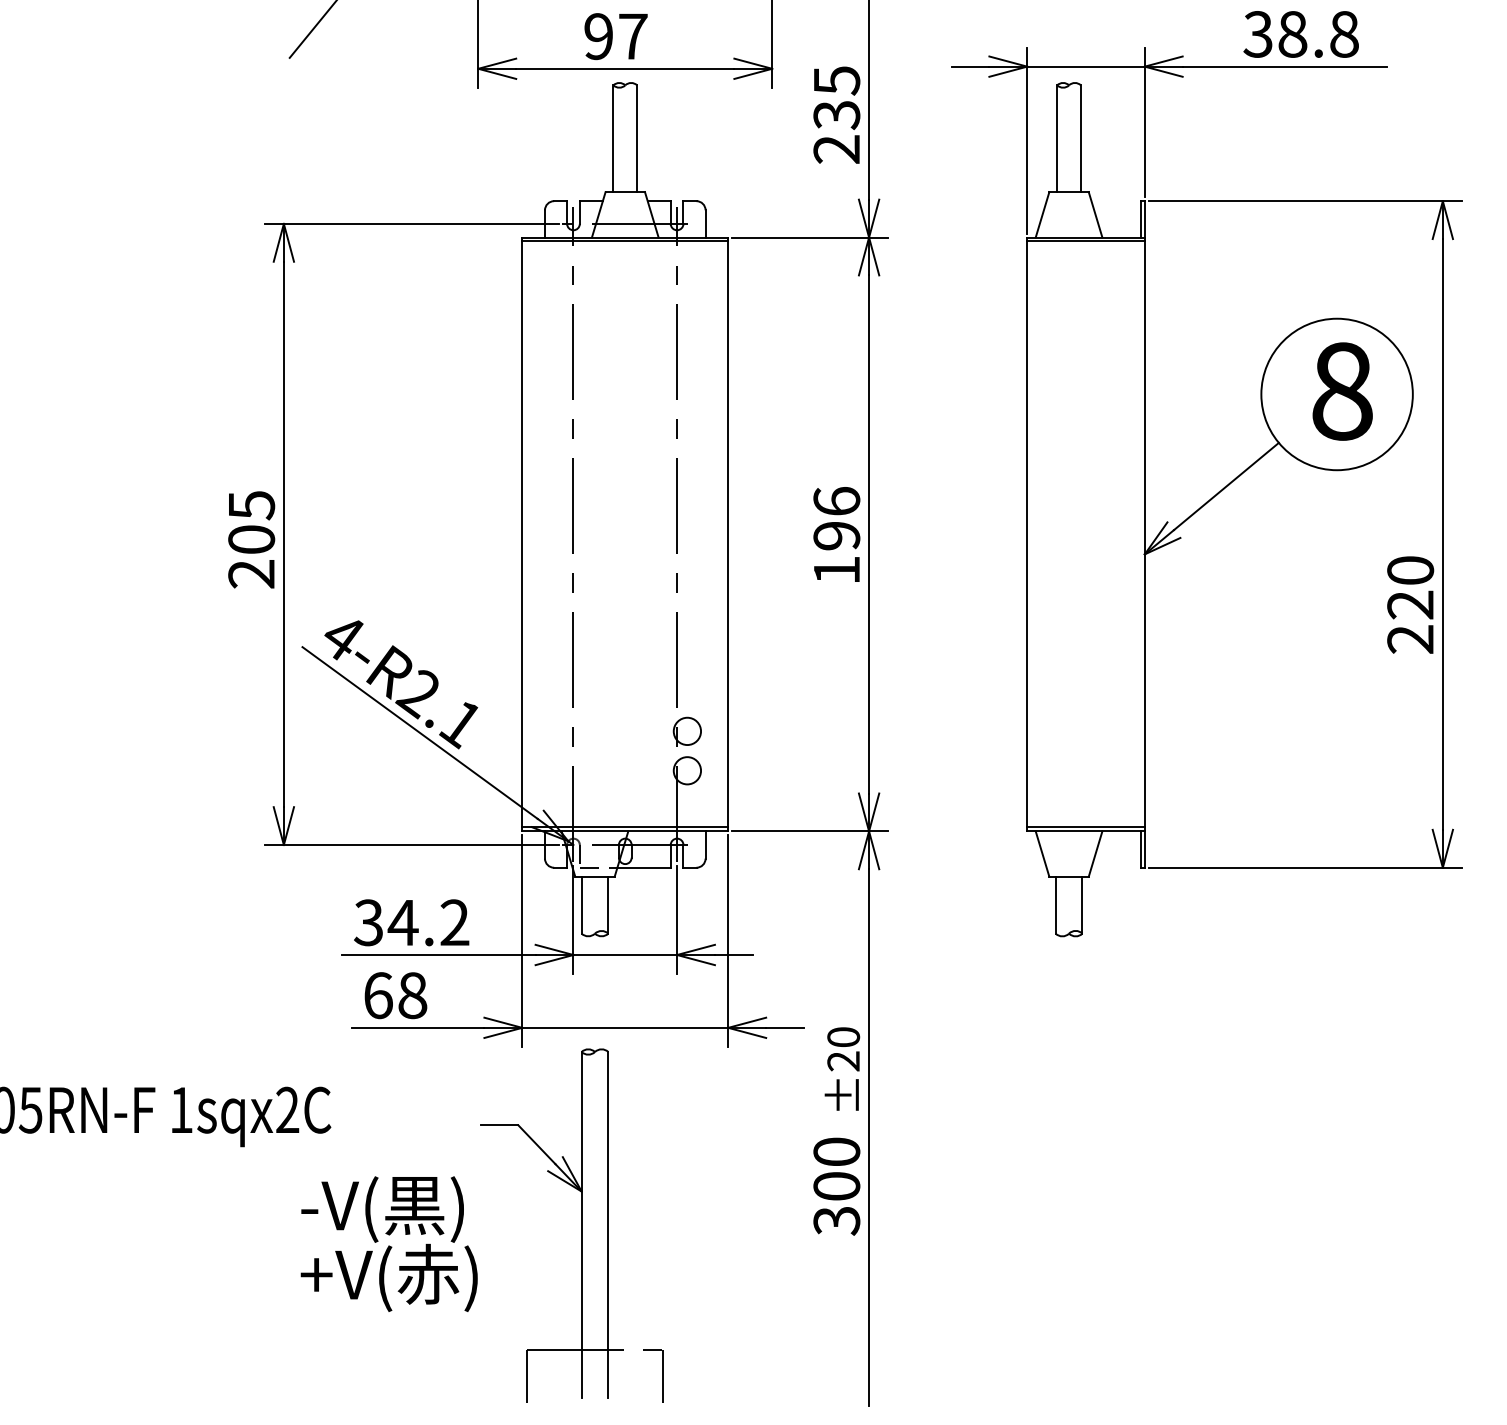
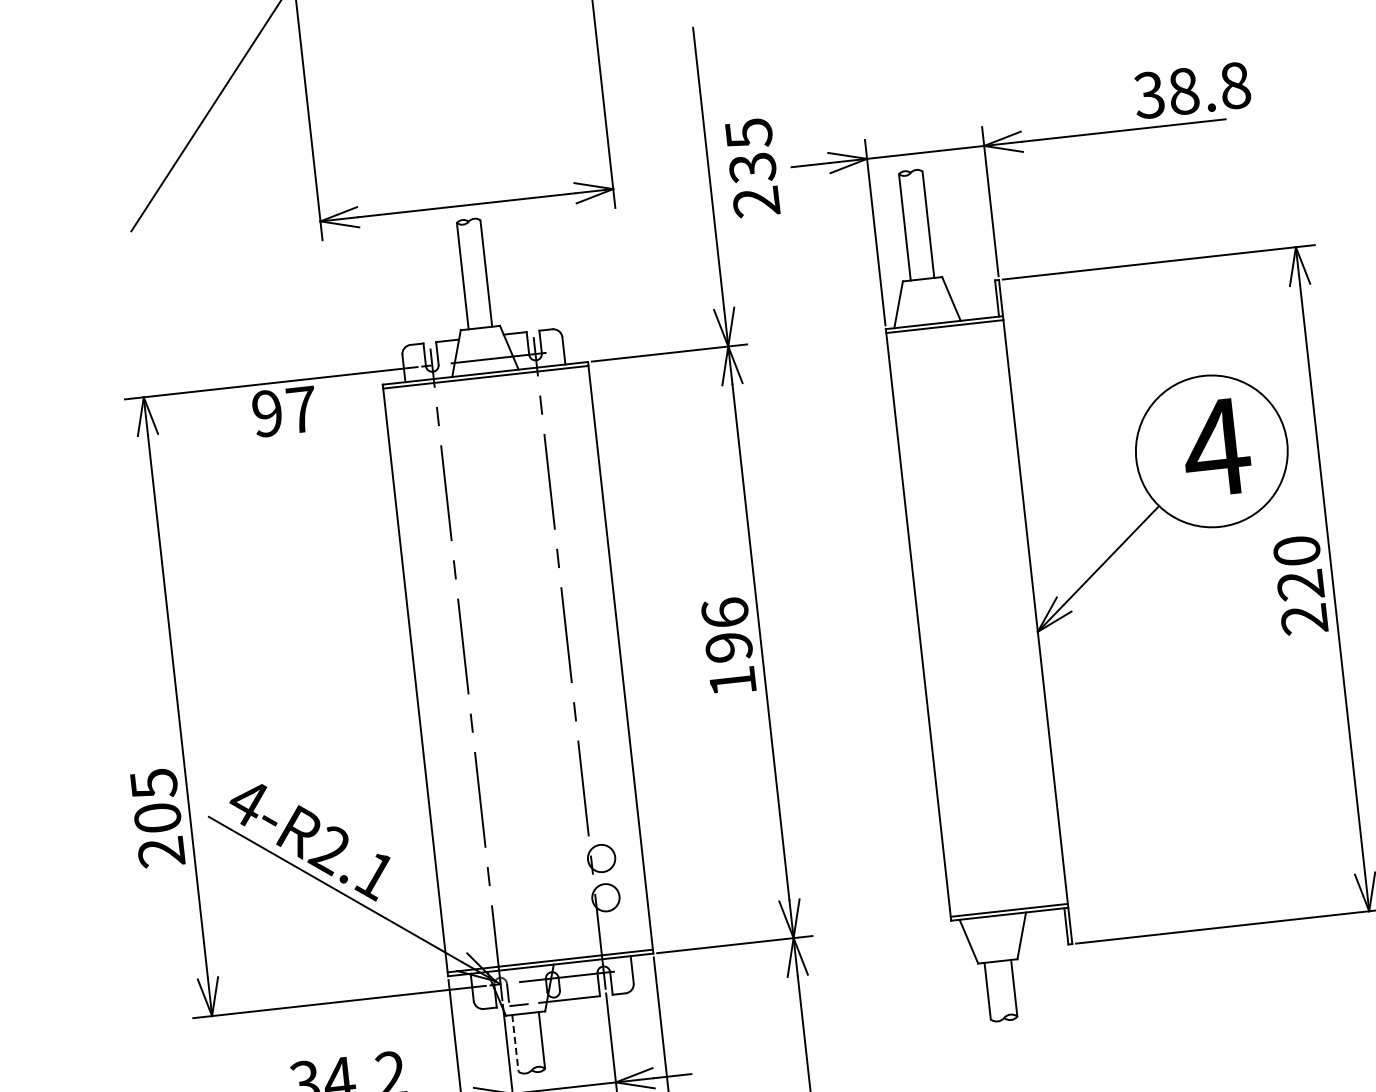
text: (1300, 34) -> (1191, 90), moved
text: (615, 36) -> (284, 411), moved
text: (836, 114) -> (752, 167), moved
text: (1341, 391) -> (1215, 447), 8 -> 4
text: (251, 539) -> (157, 817), moved
text: (1410, 604) -> (1300, 584), moved
line: (581, 905) -> (515, 1043), solid -> dashed

